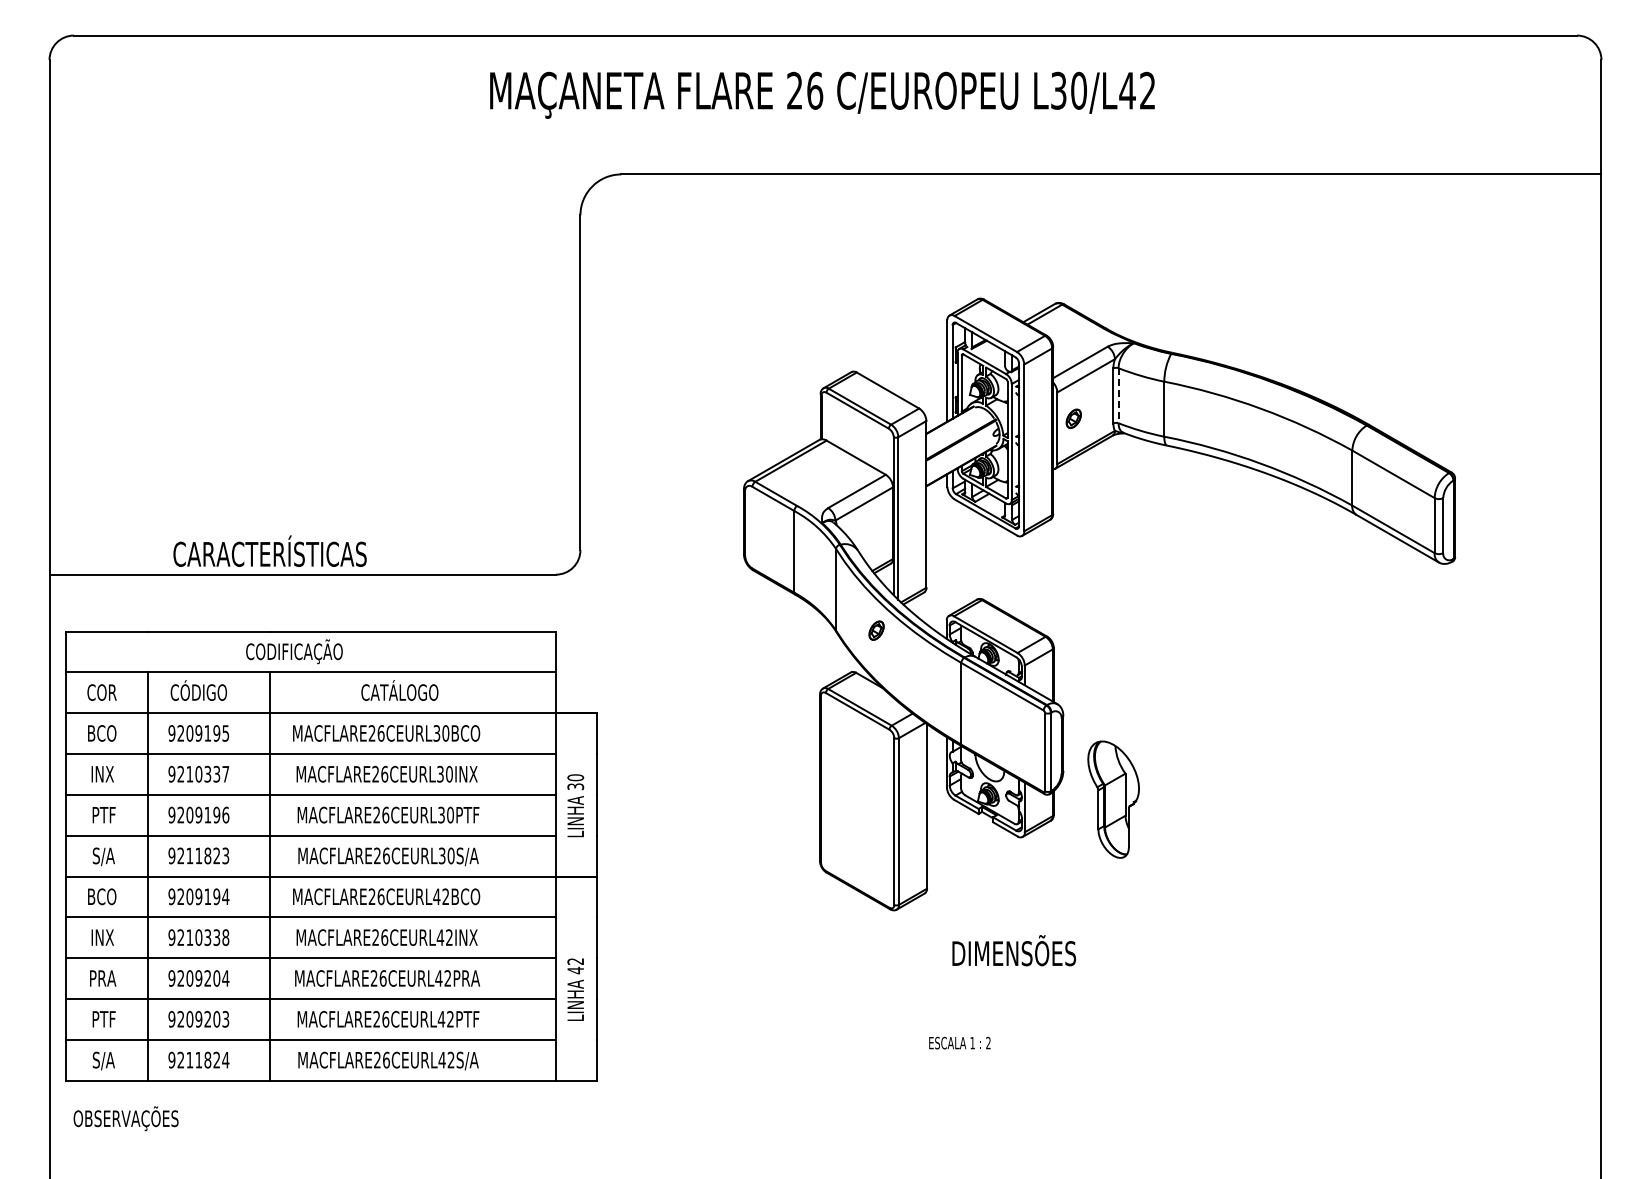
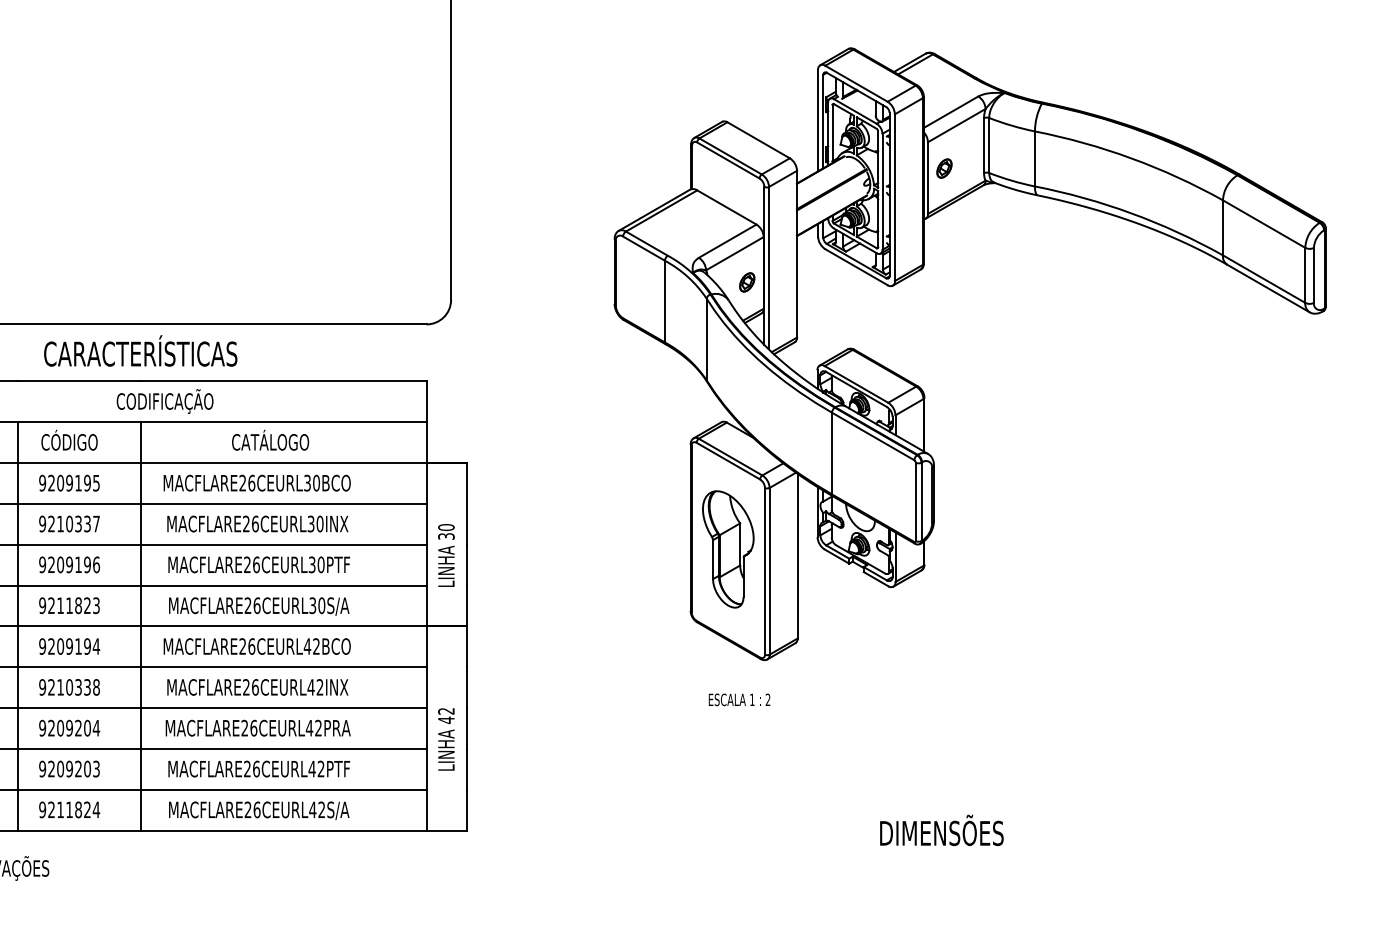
line: (1118, 395) -> (989, 145), dashed -> solid
text: (269, 550) -> (140, 350), moved
part: (876, 630) -> (747, 282), moved
part: (1113, 799) -> (728, 549), moved
text: (1013, 950) -> (941, 830), moved
text: (959, 1042) -> (739, 699), moved

